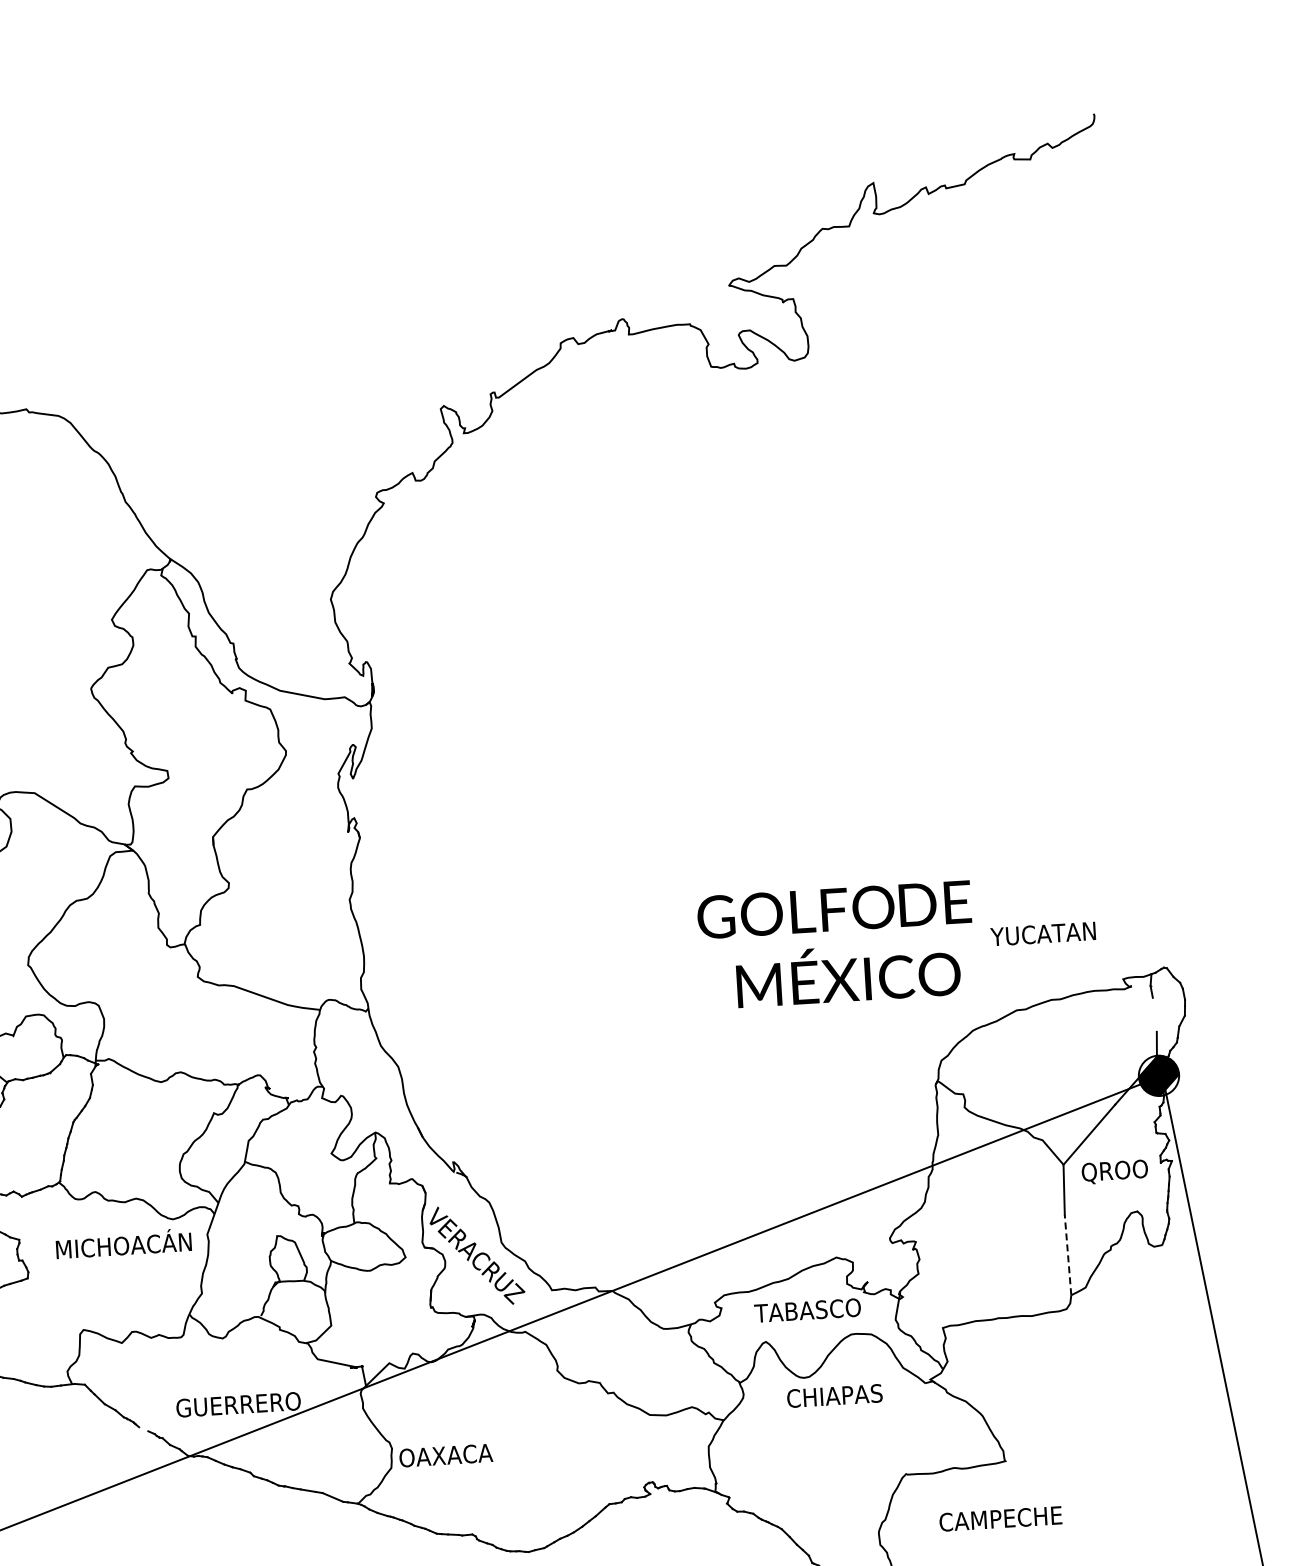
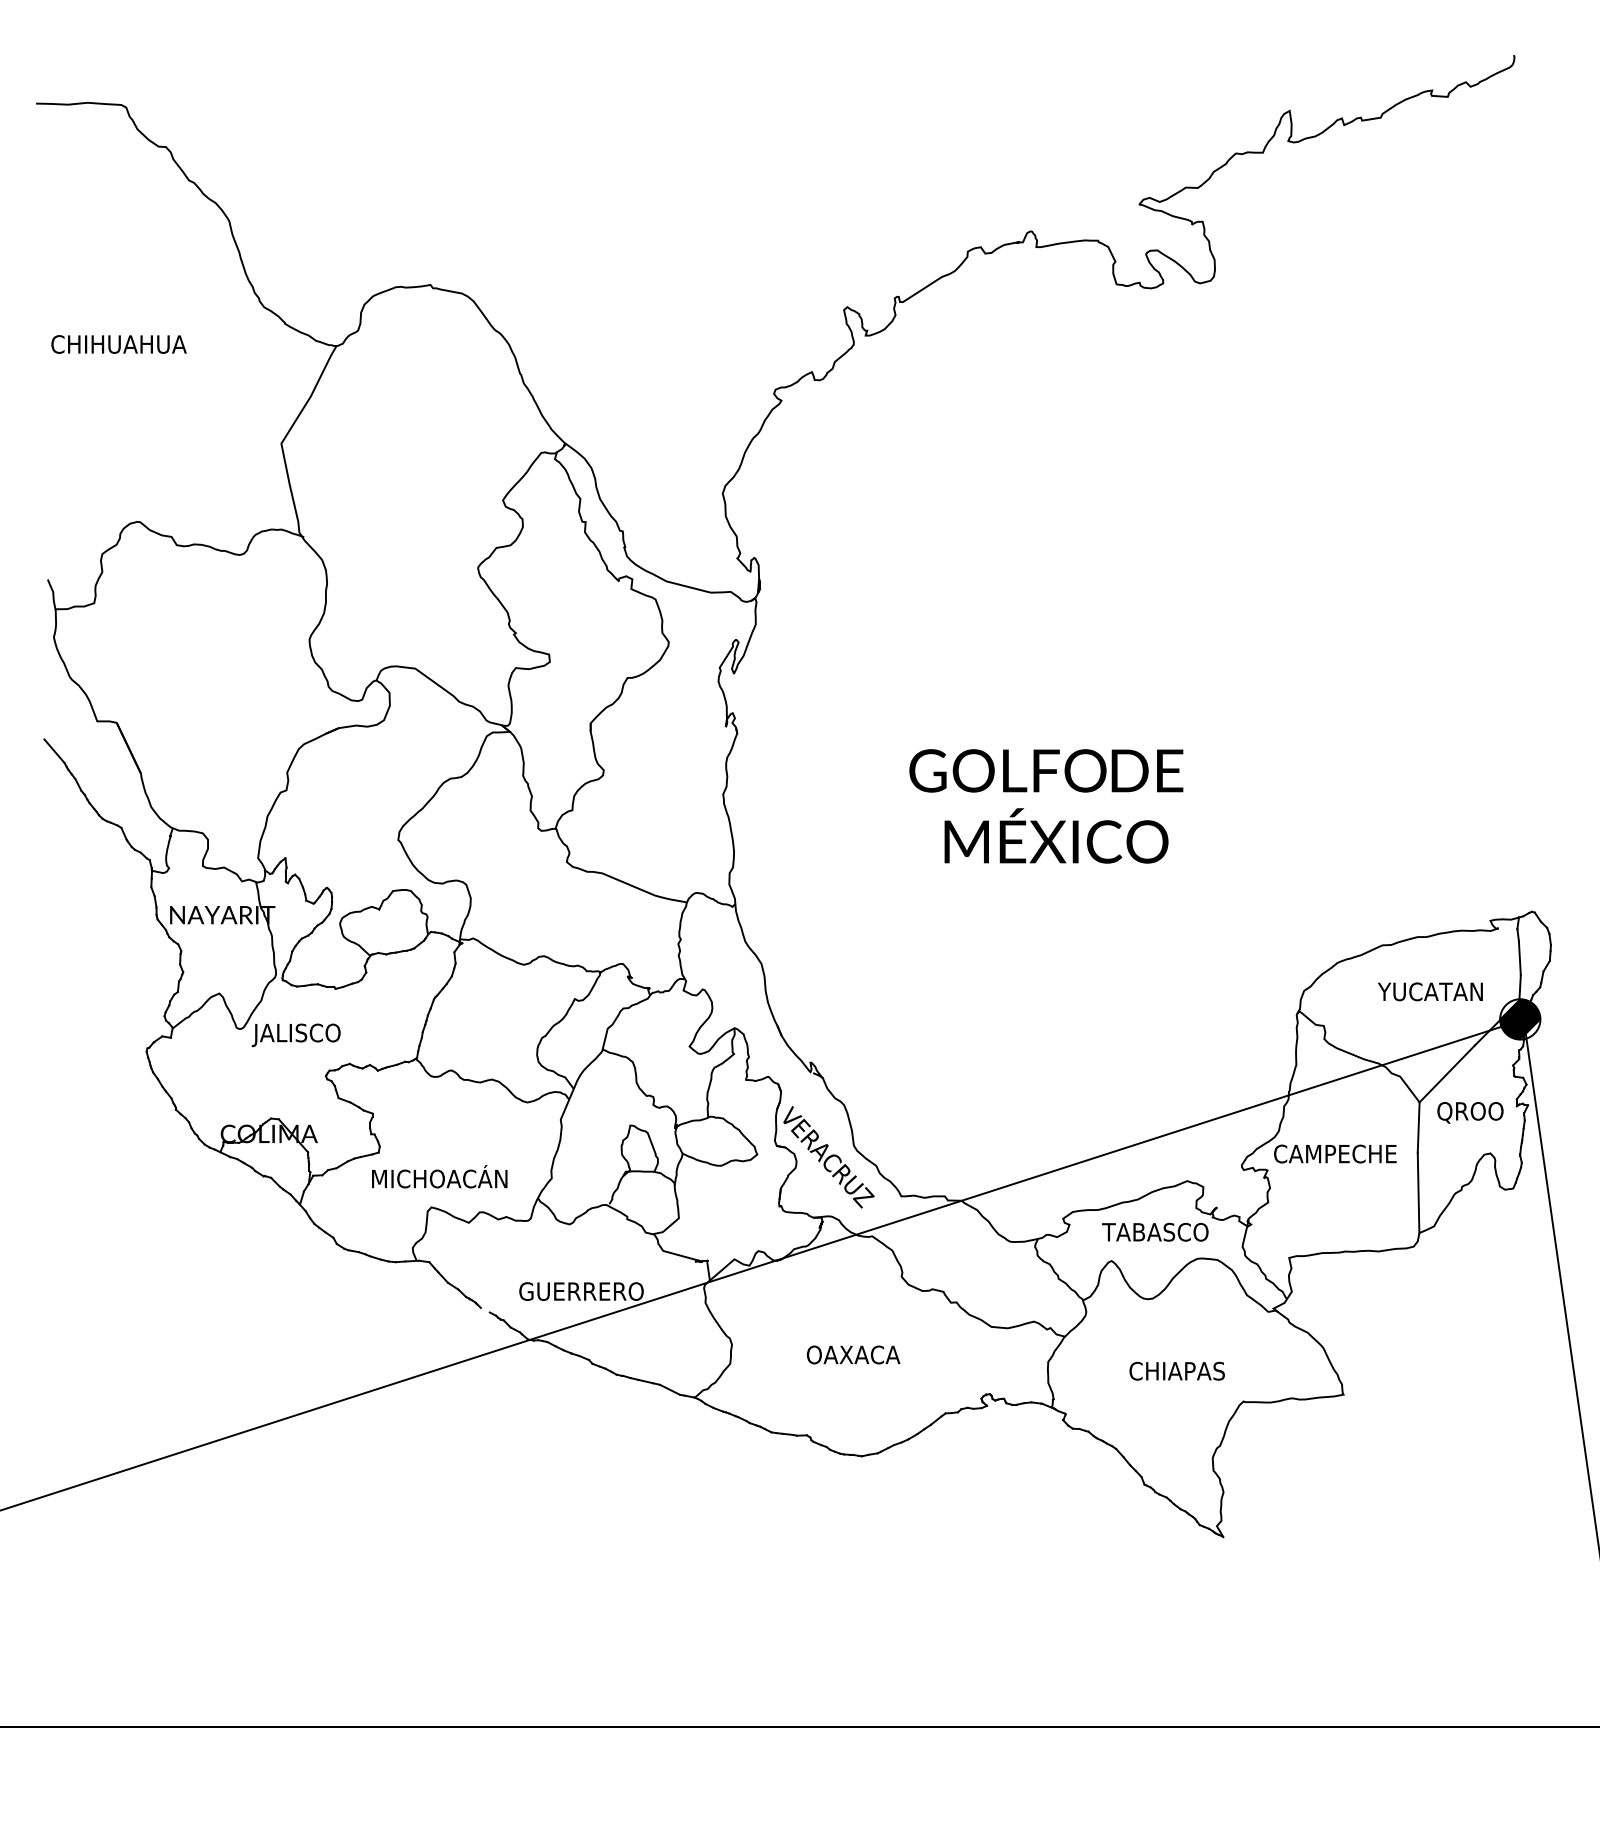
text: (1043, 933) -> (1430, 991), moved
text: (836, 945) -> (1046, 806), moved
line: (1154, 1015) -> (1519, 958), added
text: (123, 1243) -> (439, 1176), moved
line: (1067, 1254) -> (1418, 1192), dashed -> solid
text: (834, 1395) -> (1176, 1370), moved
text: (446, 1455) -> (853, 1354), moved
text: (1000, 1518) -> (1335, 1153), moved

